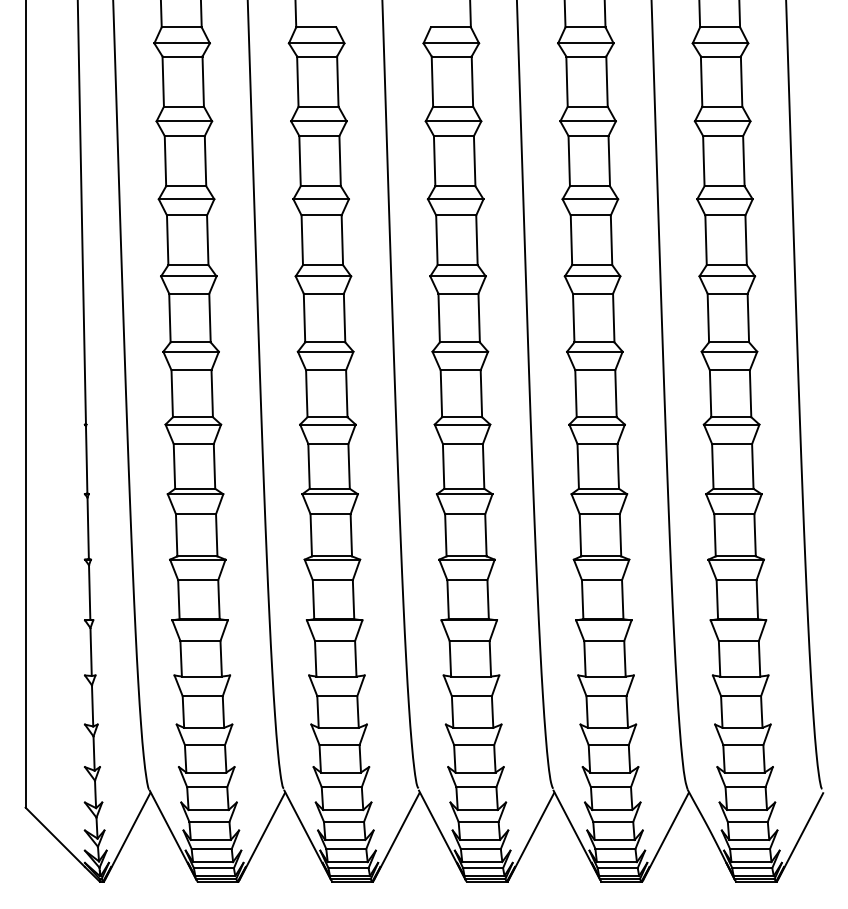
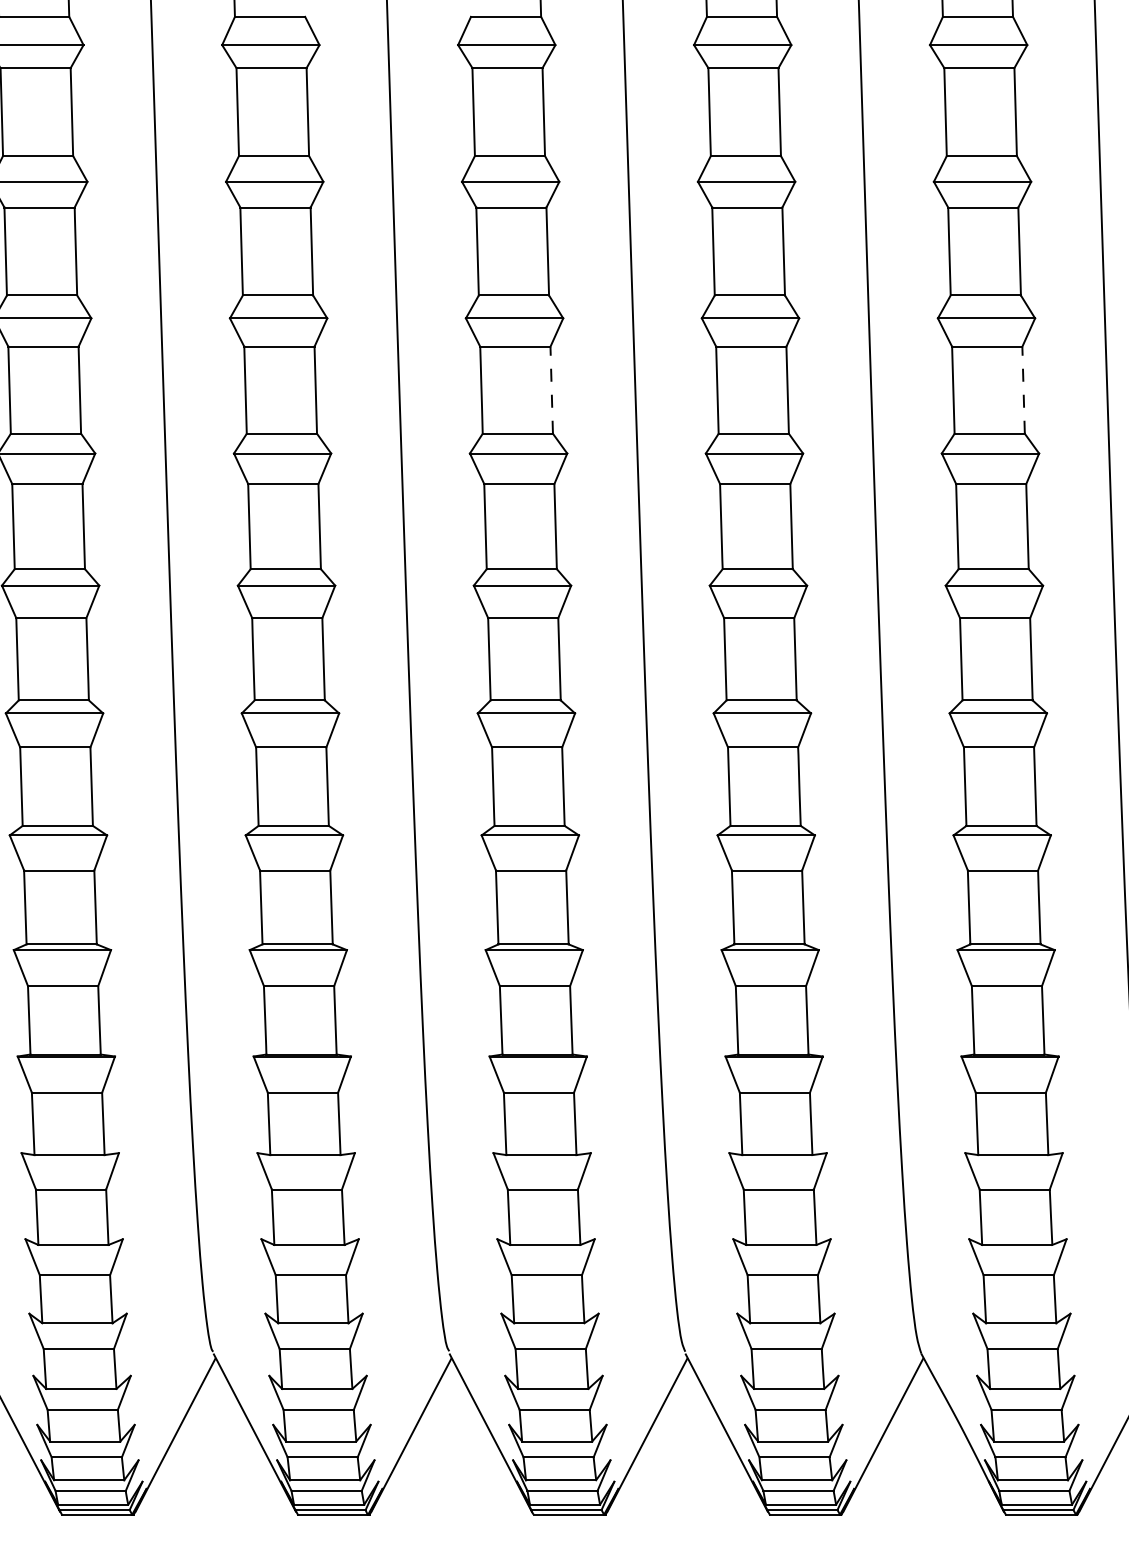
line: (476, 240) -> (550, 390), solid -> dashed
line: (746, 240) -> (1024, 390), solid -> dashed

